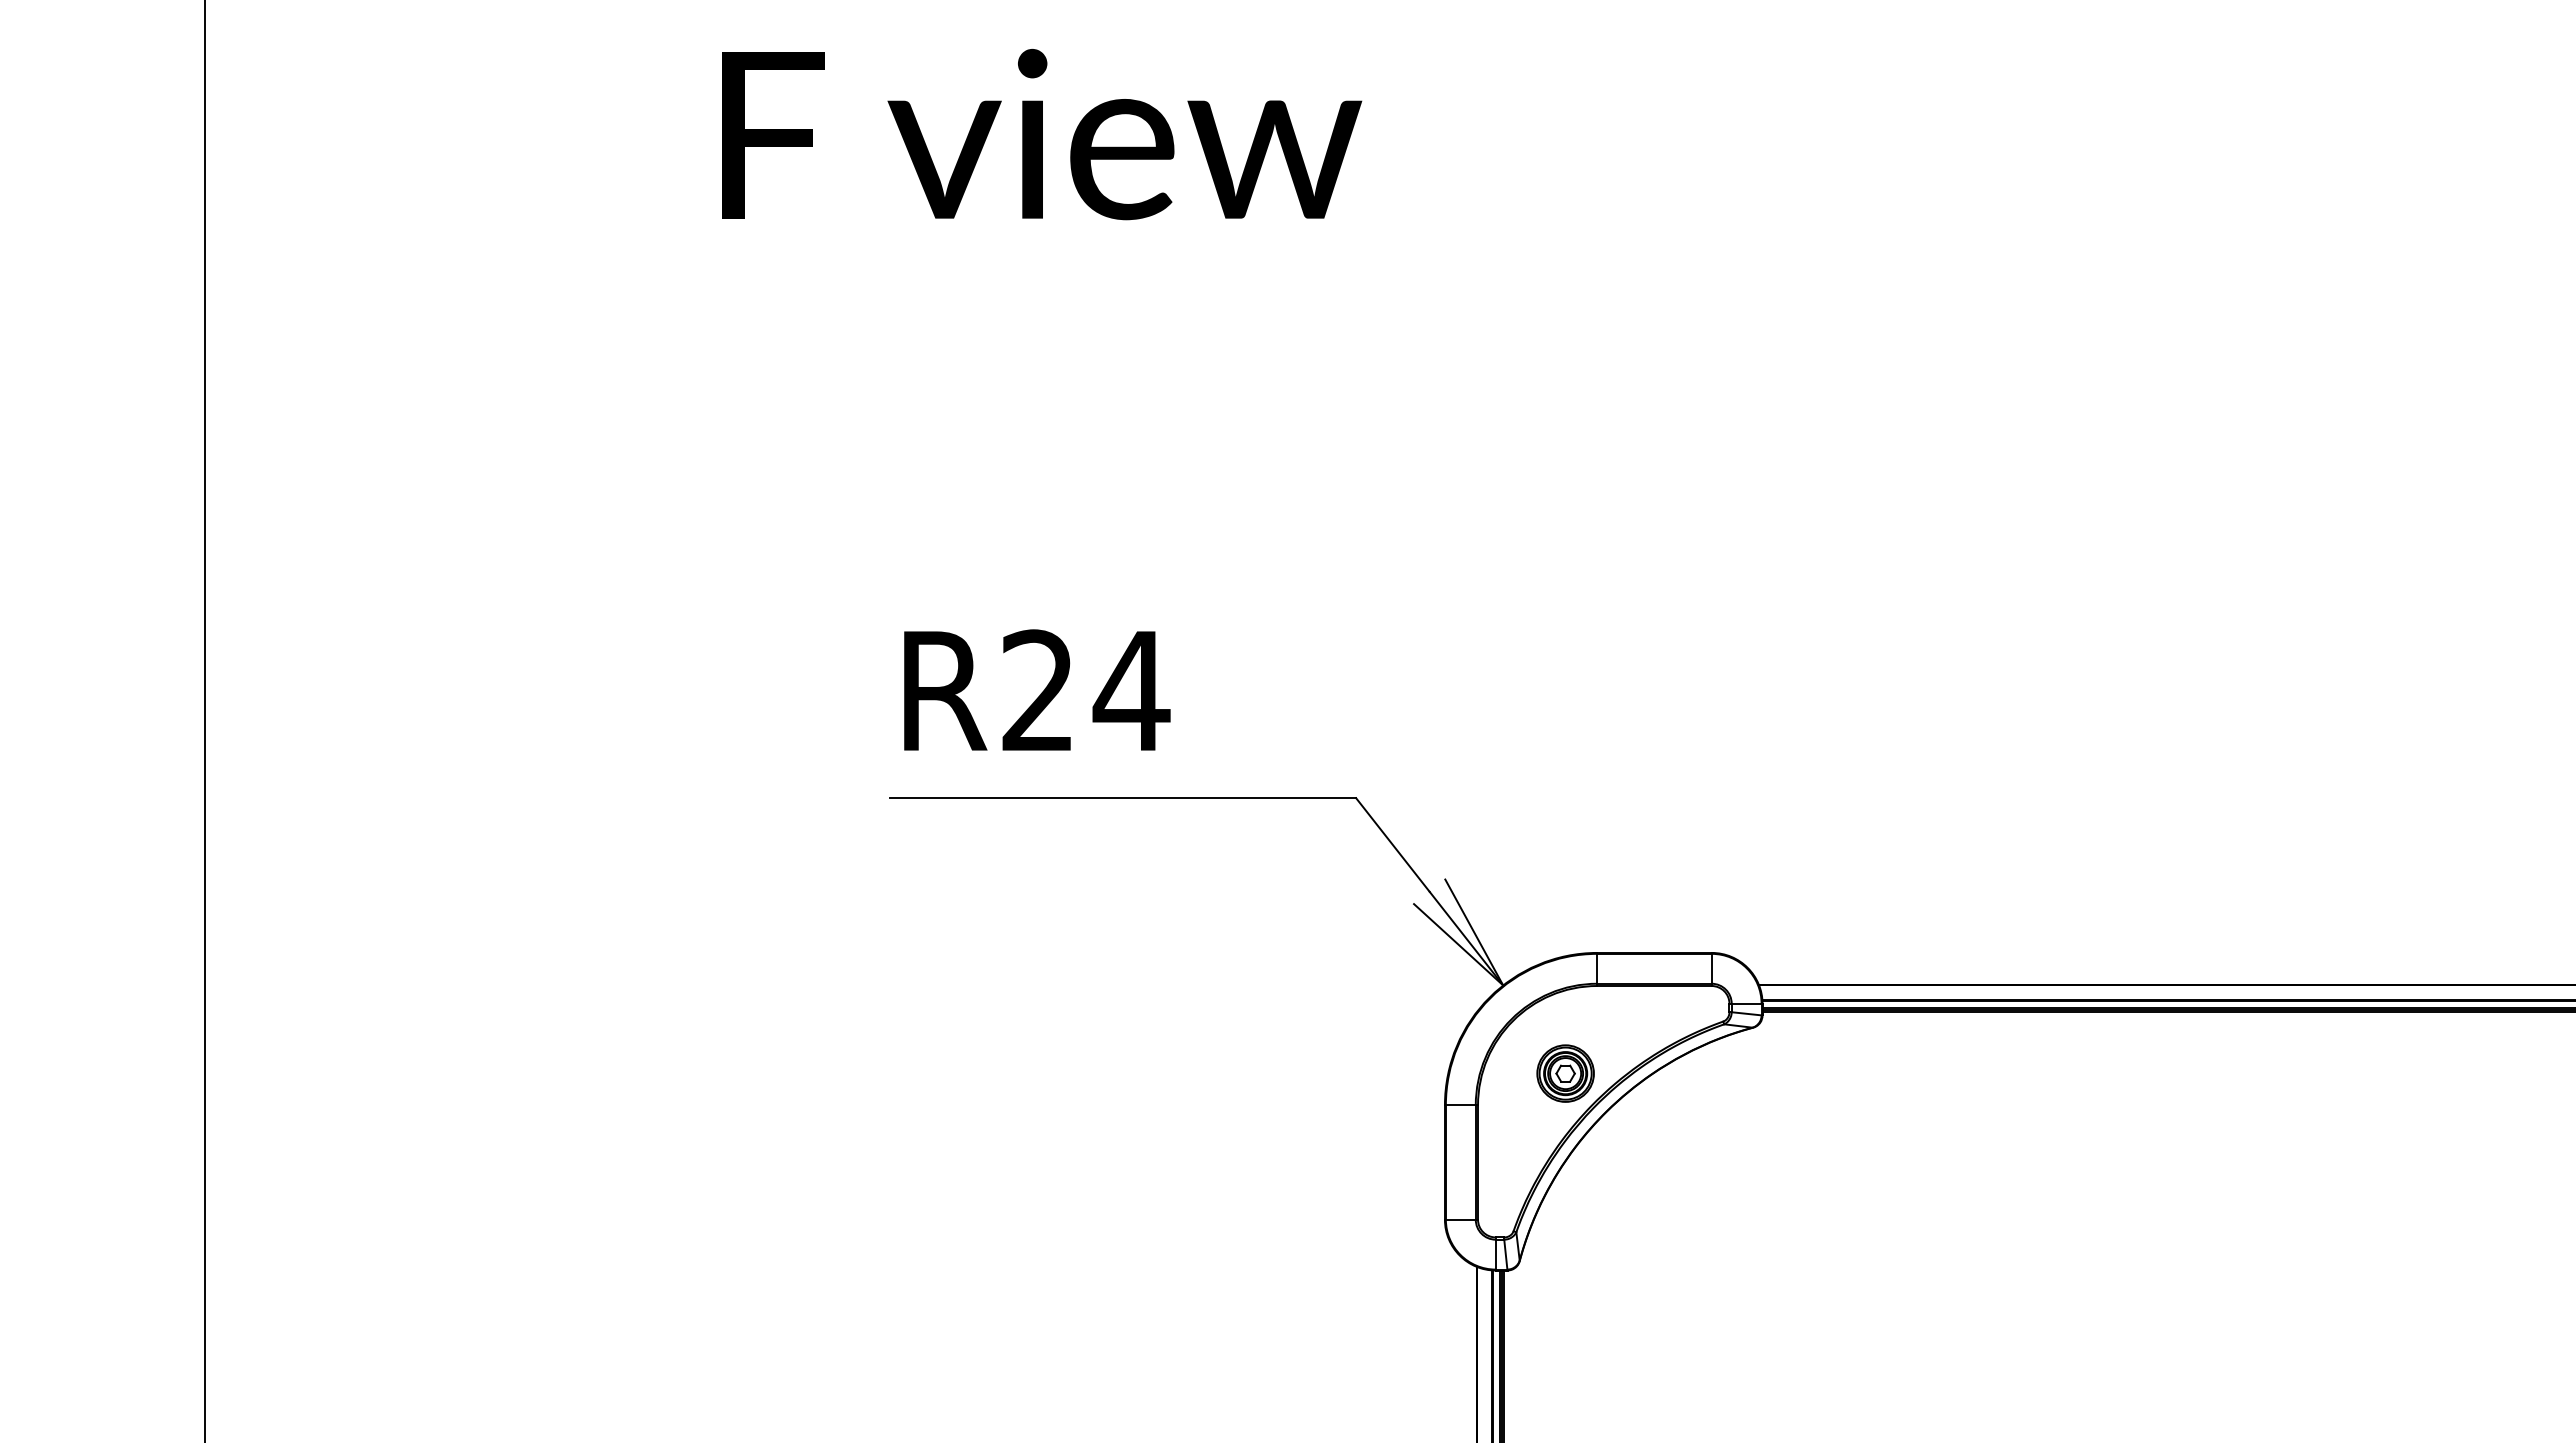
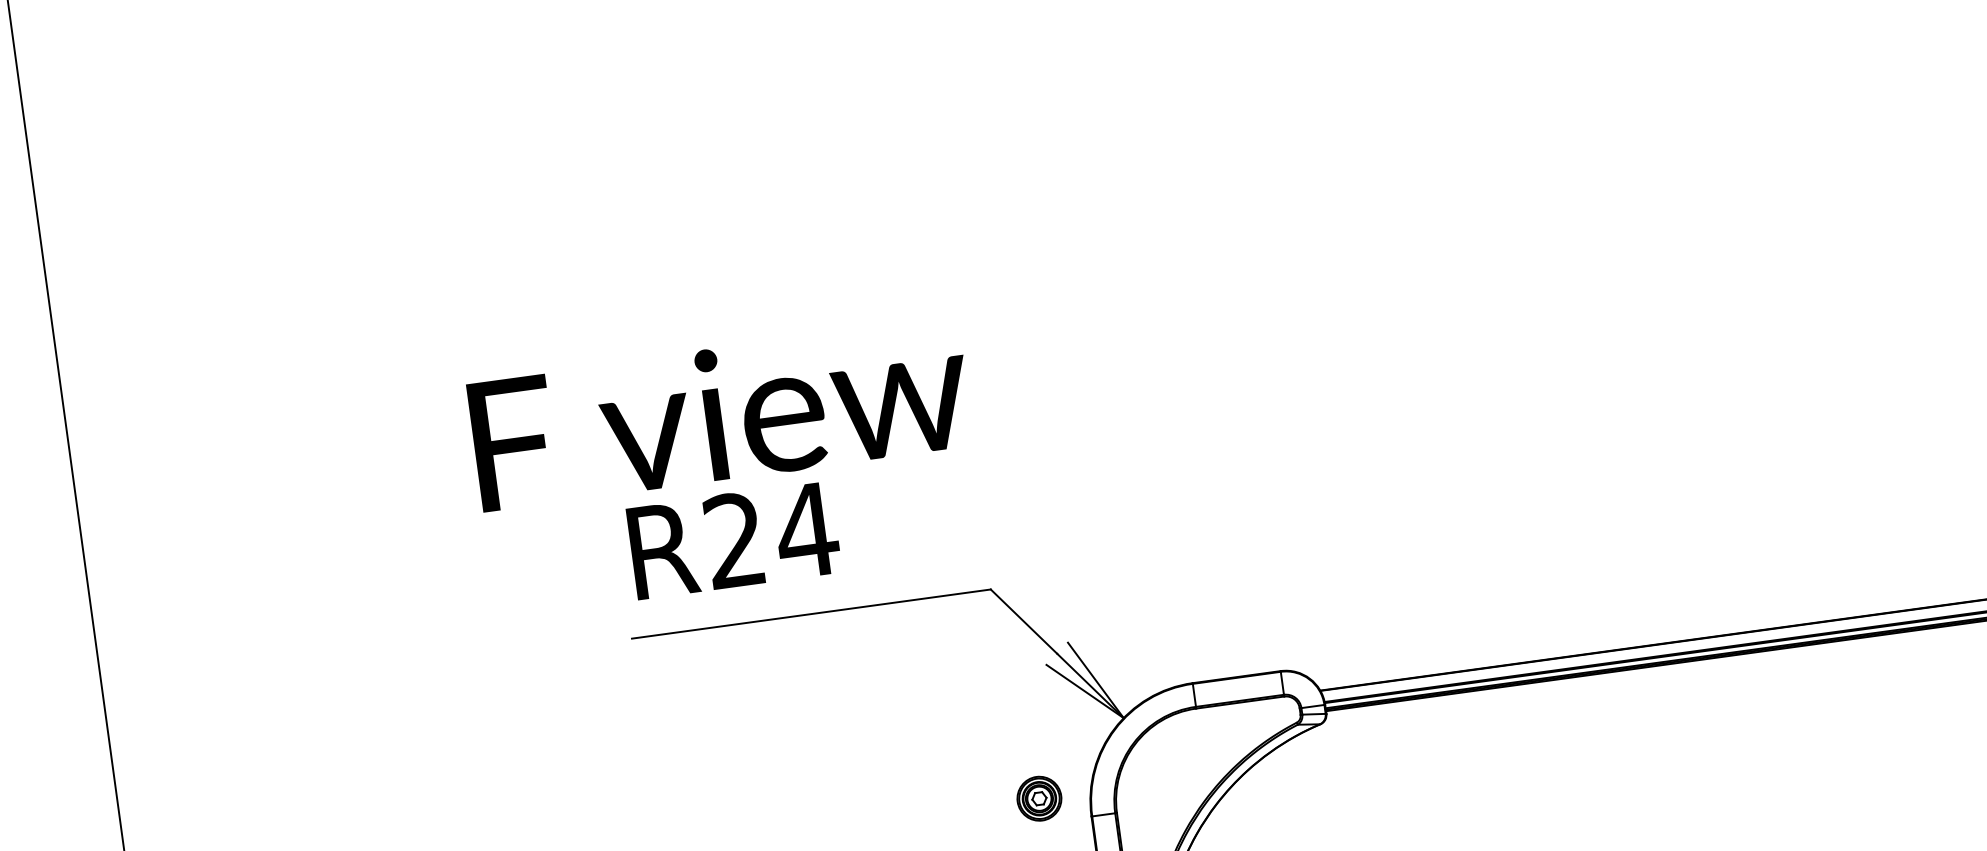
text: (1042, 134) -> (720, 414), moved
part: (1565, 1073) -> (1039, 798), moved

